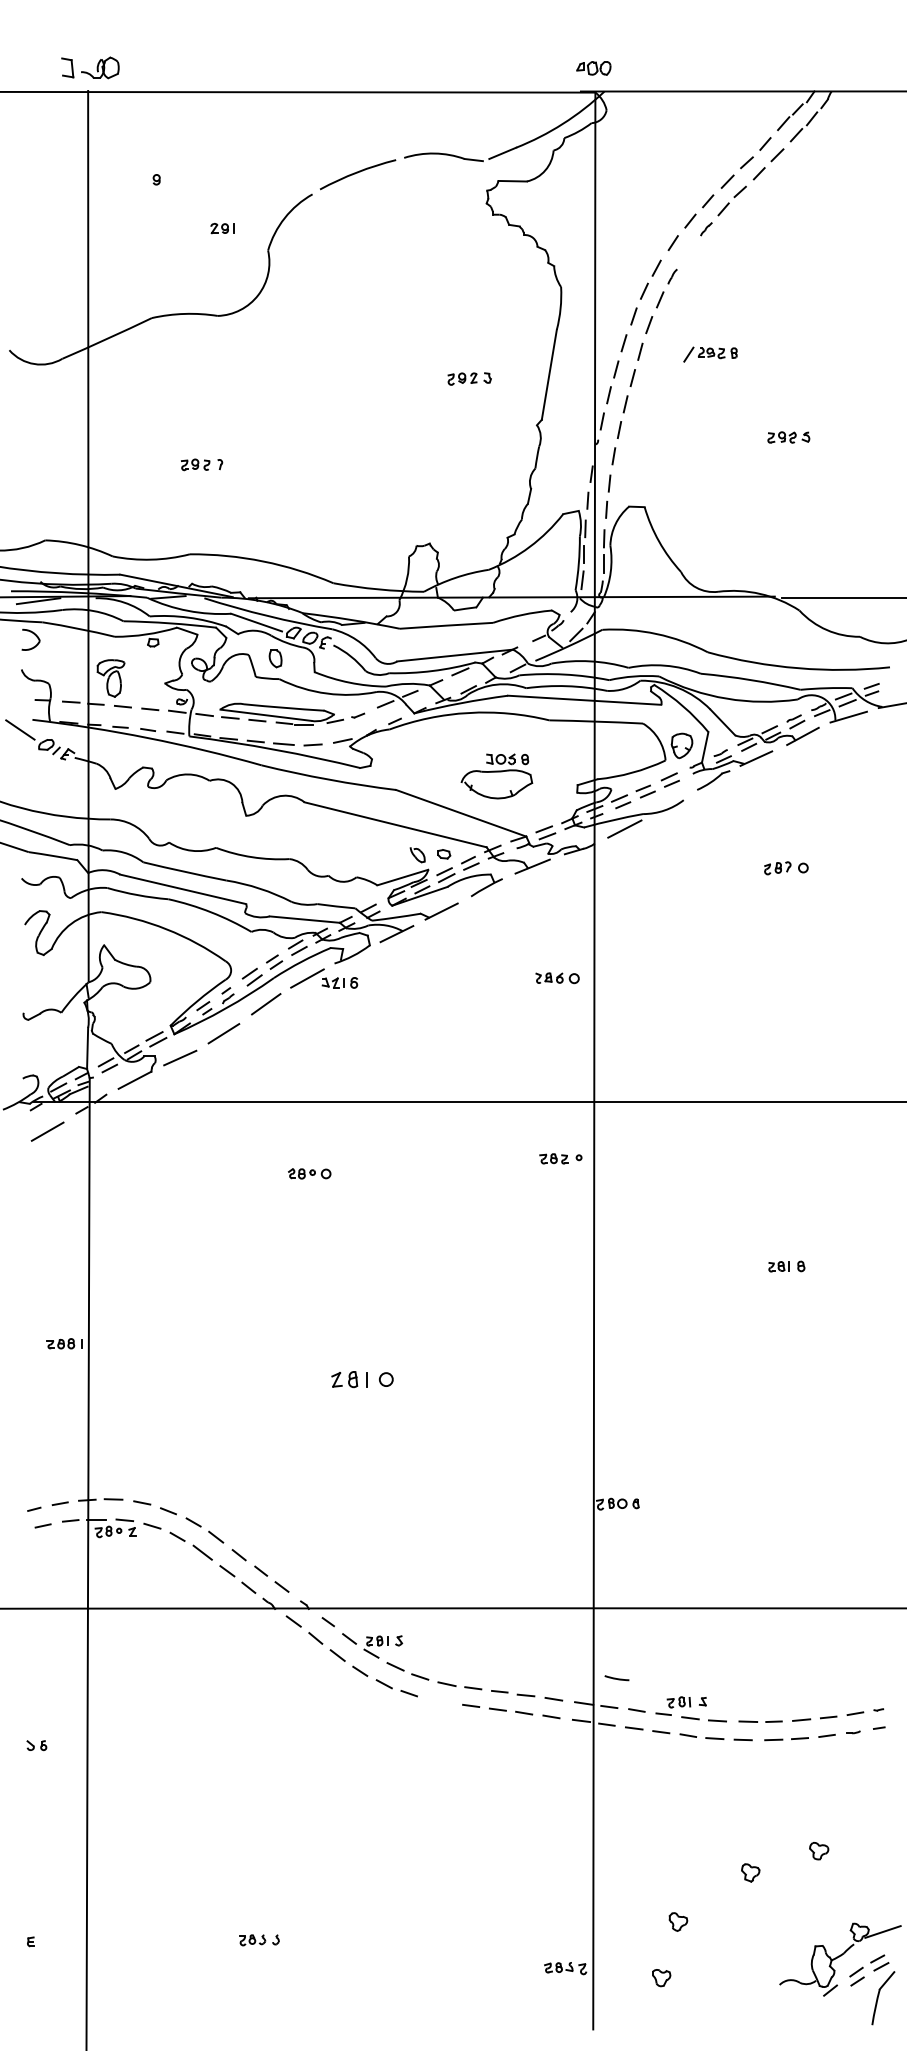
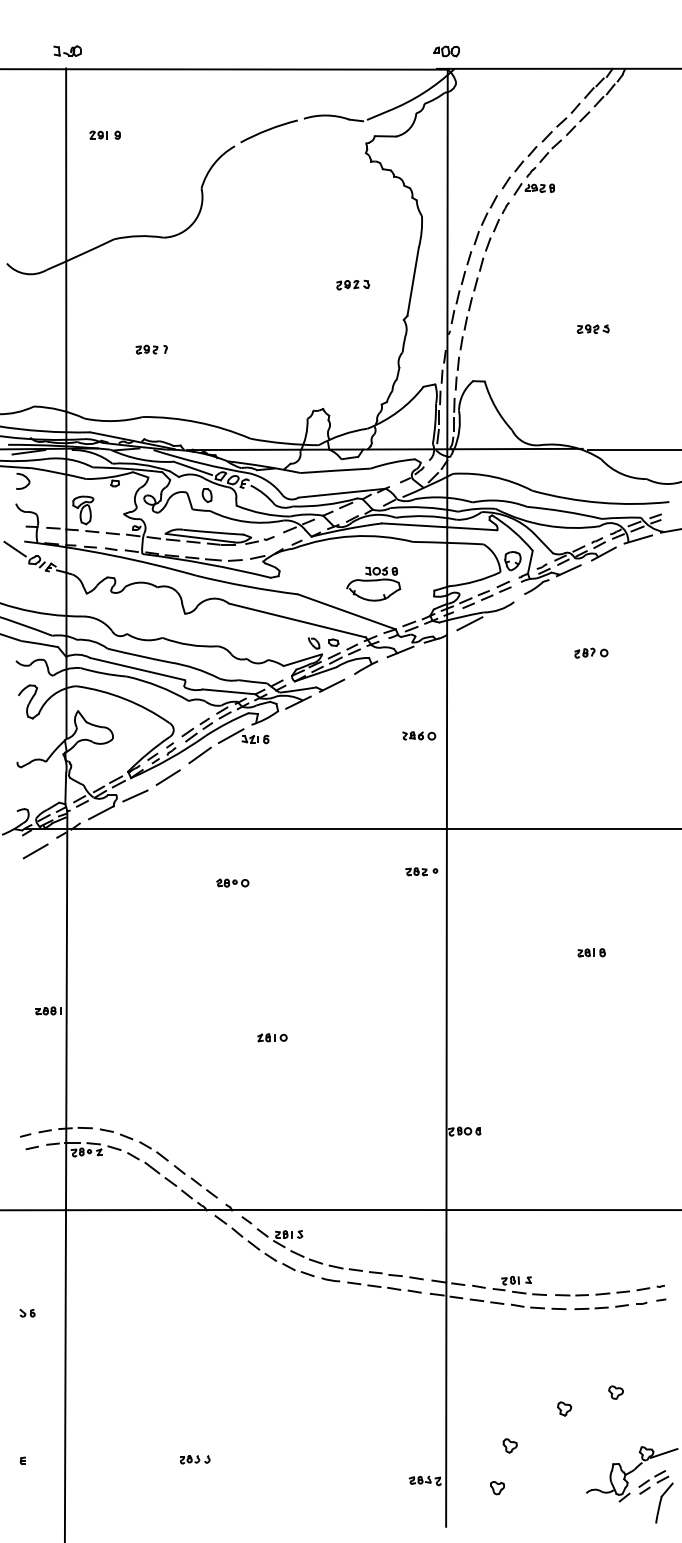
part: (89, 67) -> (67, 50), size x0.62
part: (222, 228) -> (98, 135), moved
part: (710, 354) -> (534, 189), moved
part: (362, 1379) -> (272, 1037), size x0.62
line: (616, 1678) -> (330, 1280), moved

